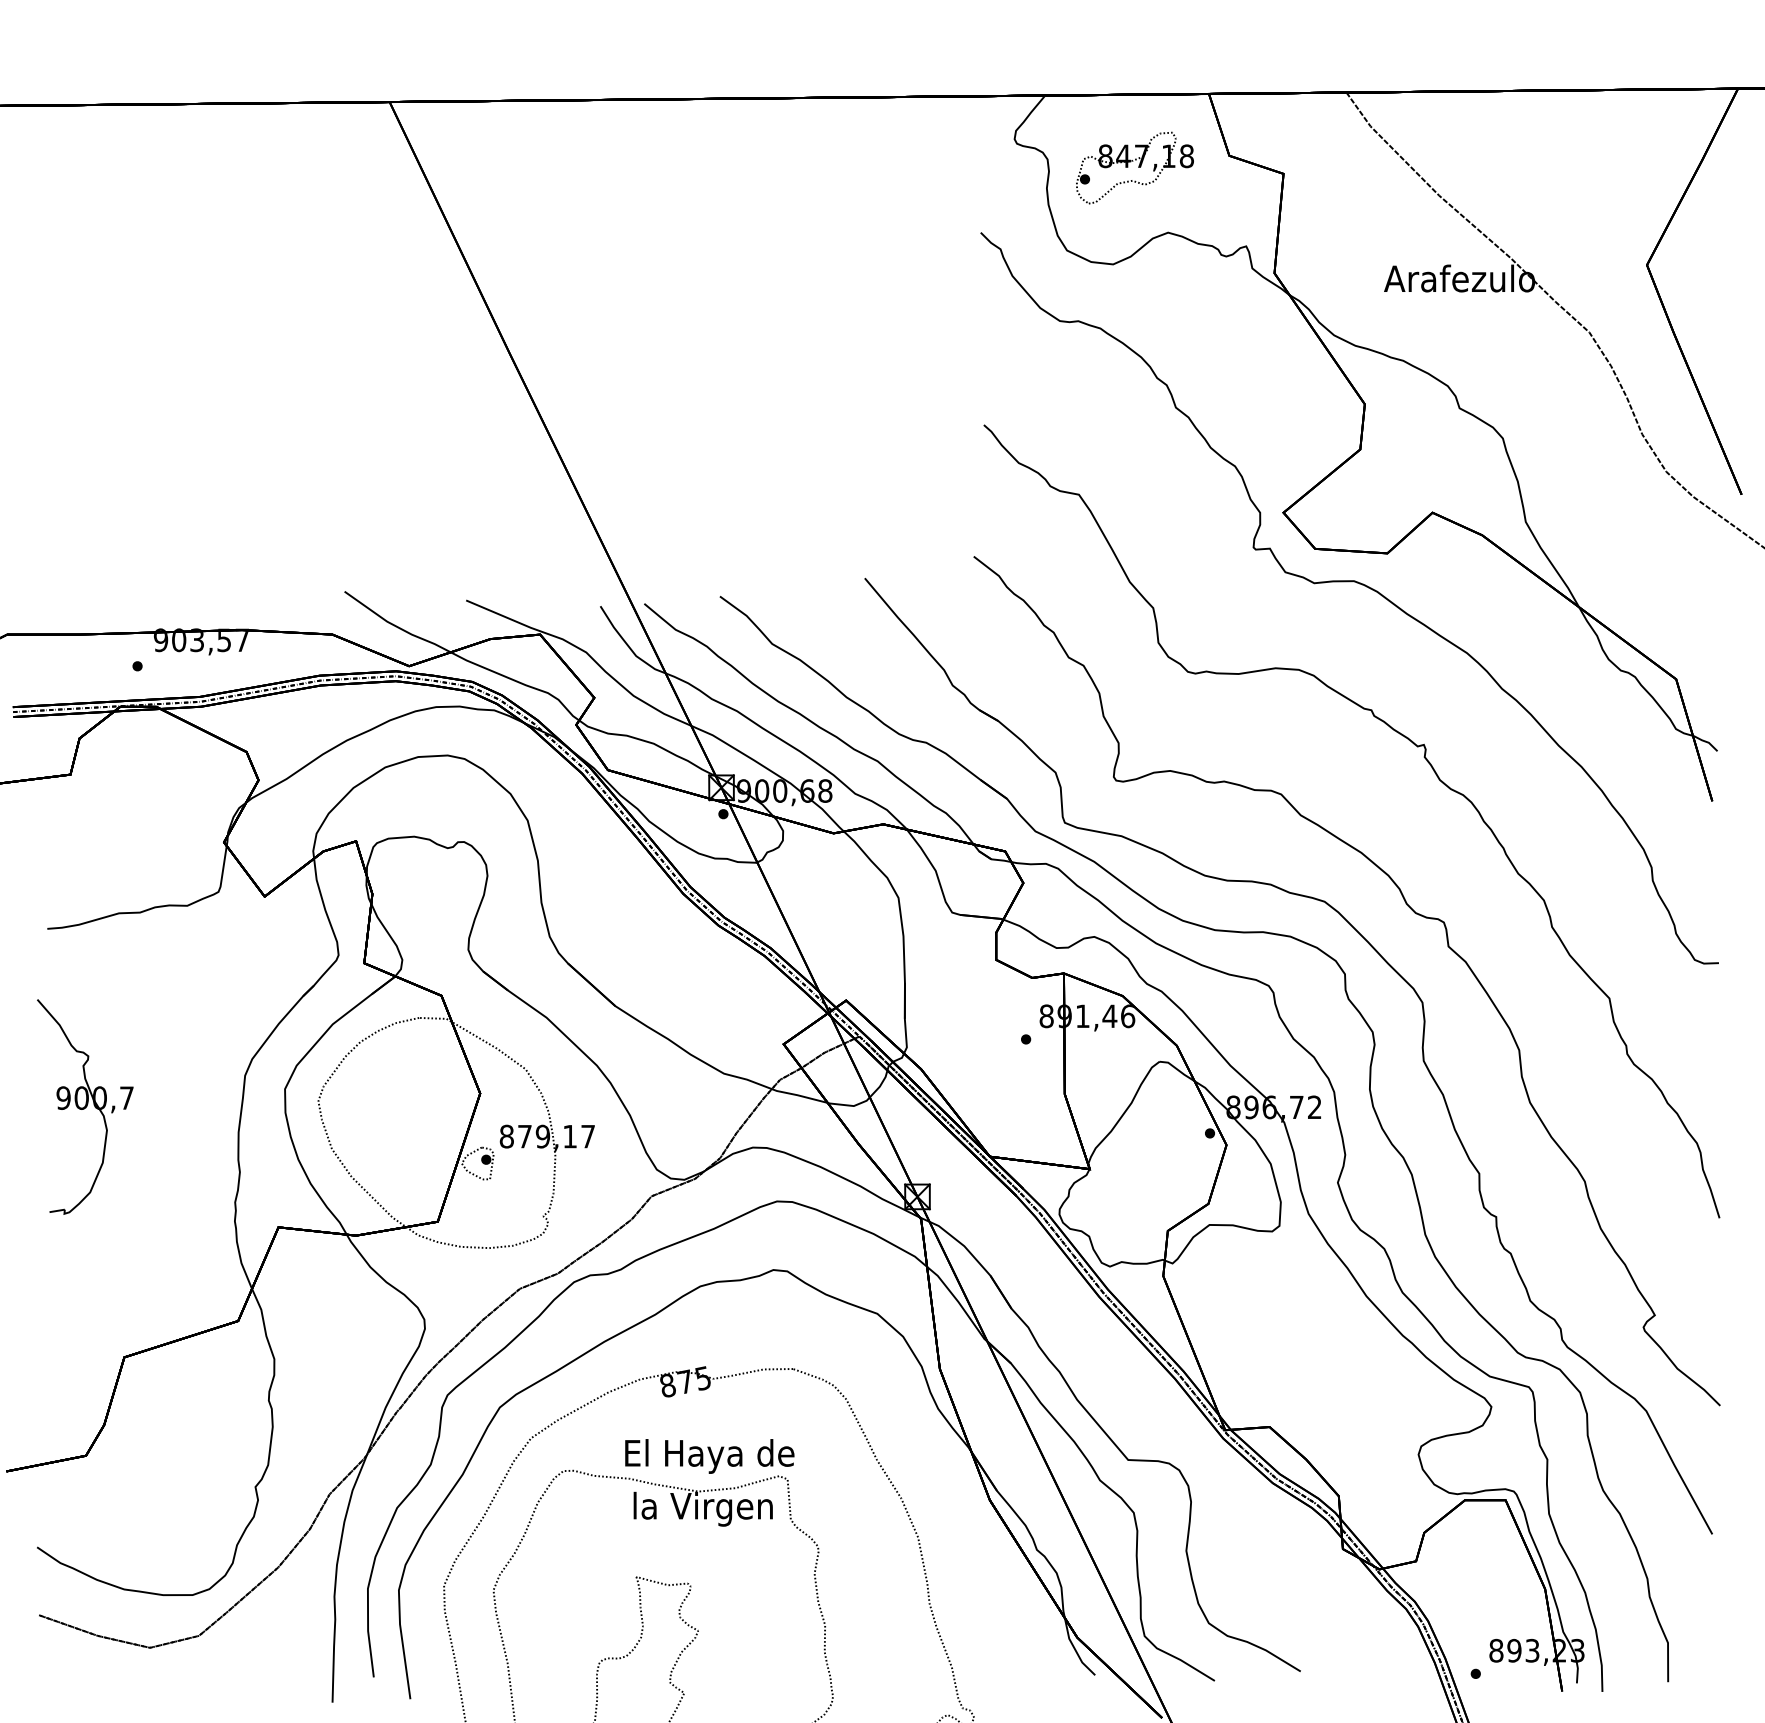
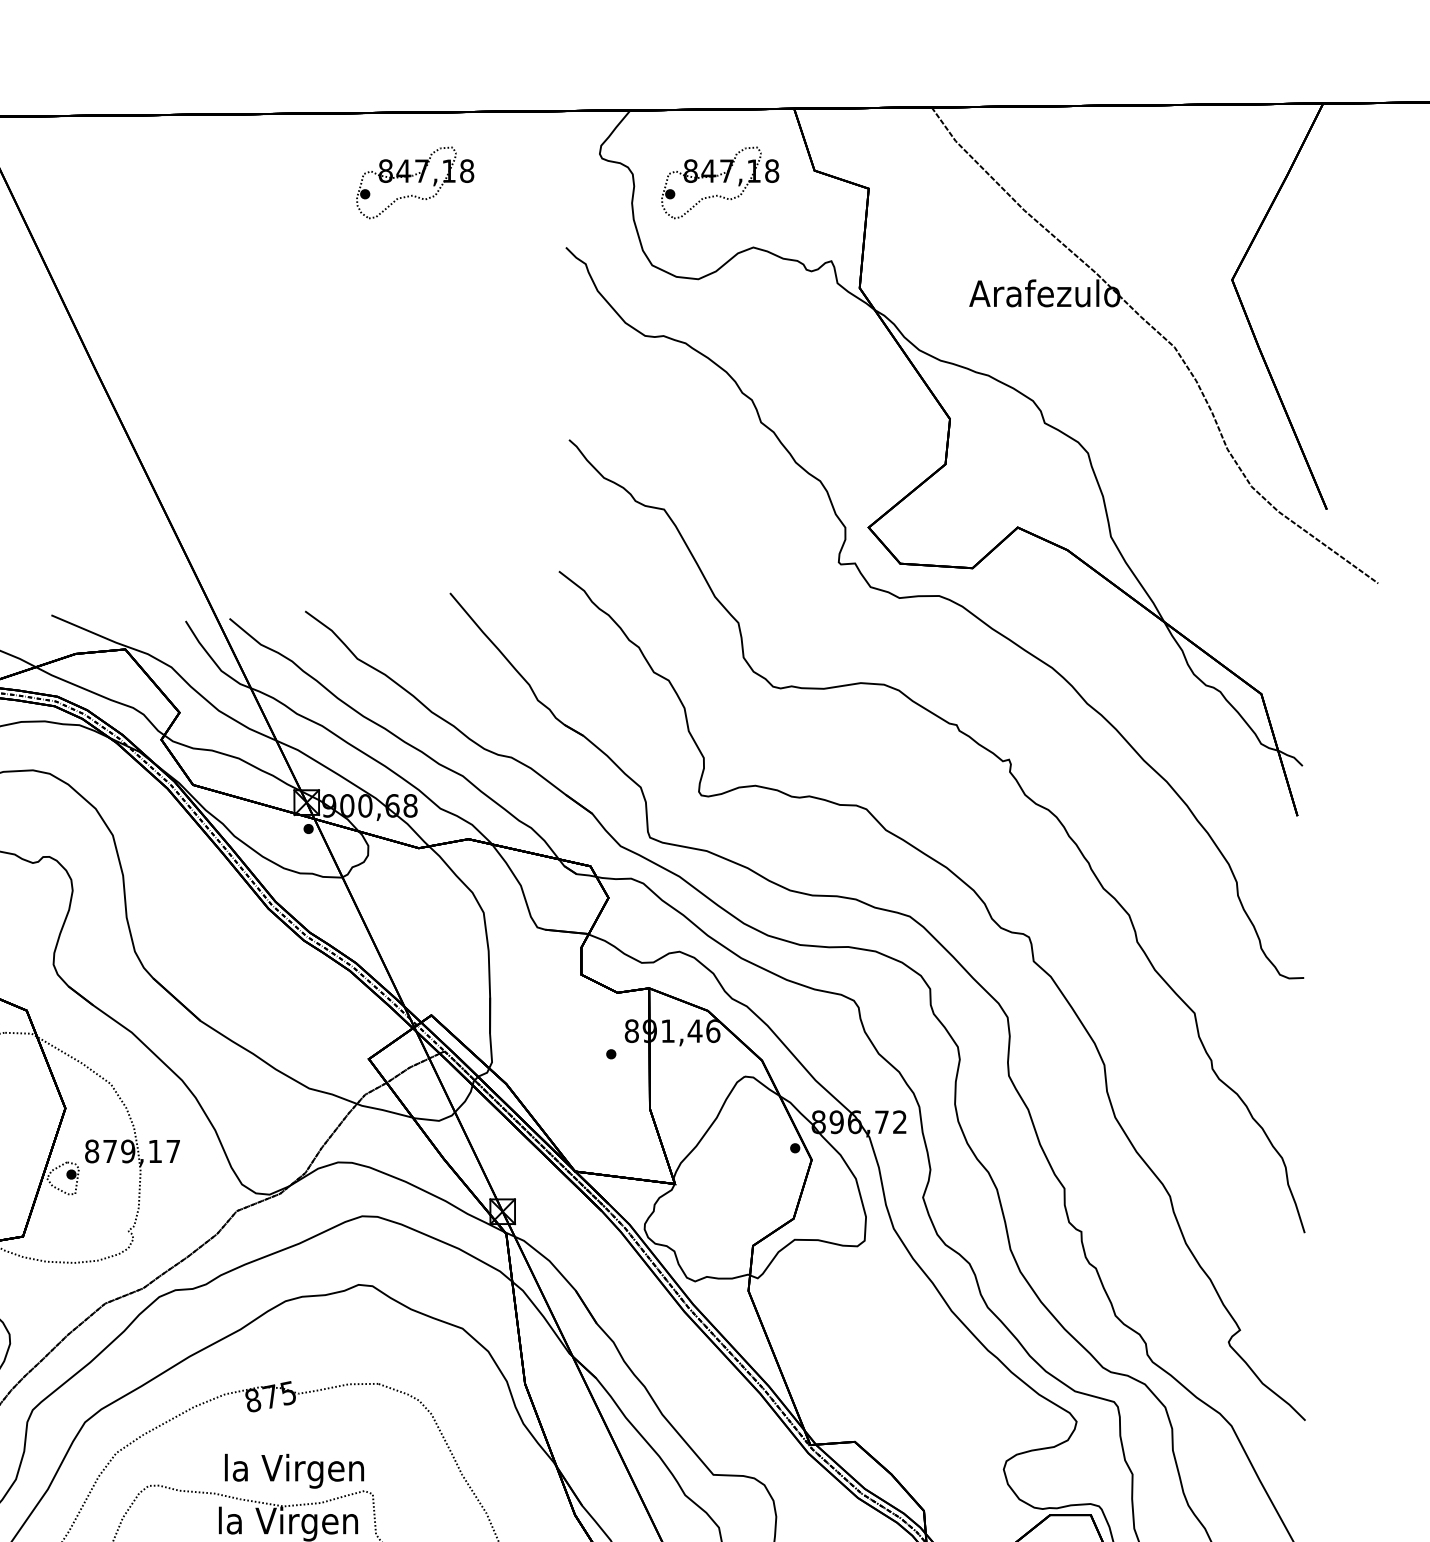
part: (829, 167) -> (414, 182), added
text: (709, 1456) -> (294, 1471), El Haya de -> la Virgen

